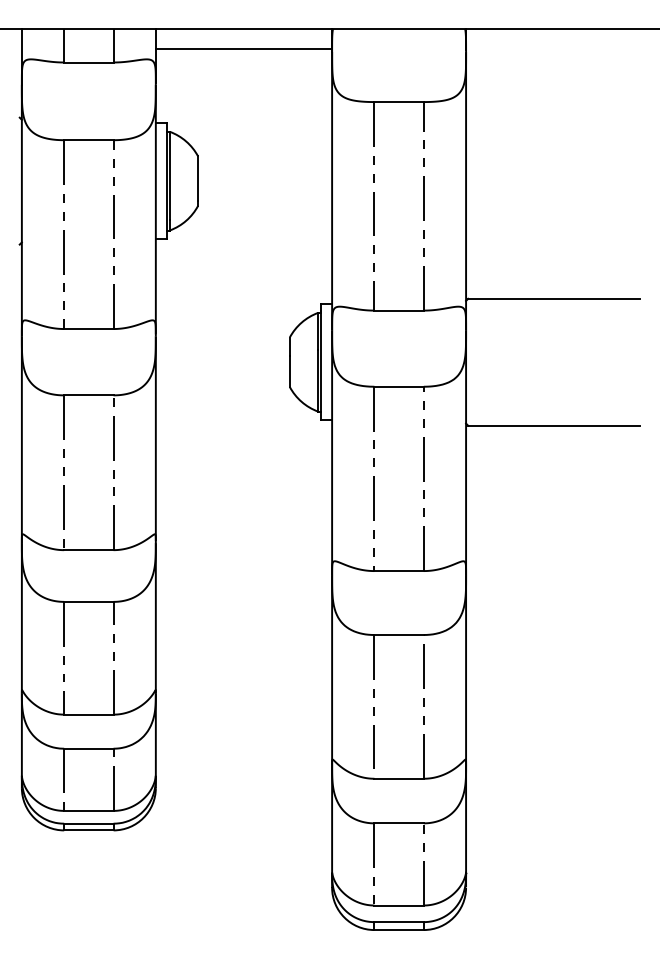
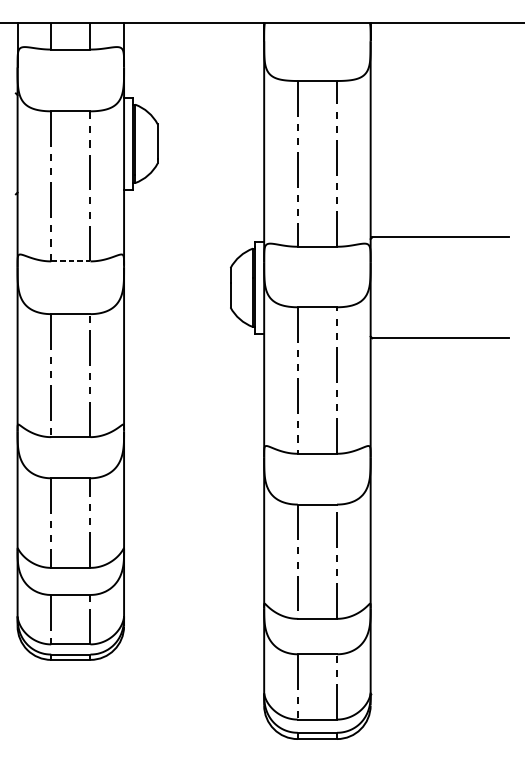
line: (243, 48) -> (193, 38), removed
line: (88, 329) -> (70, 261), solid -> dashed

